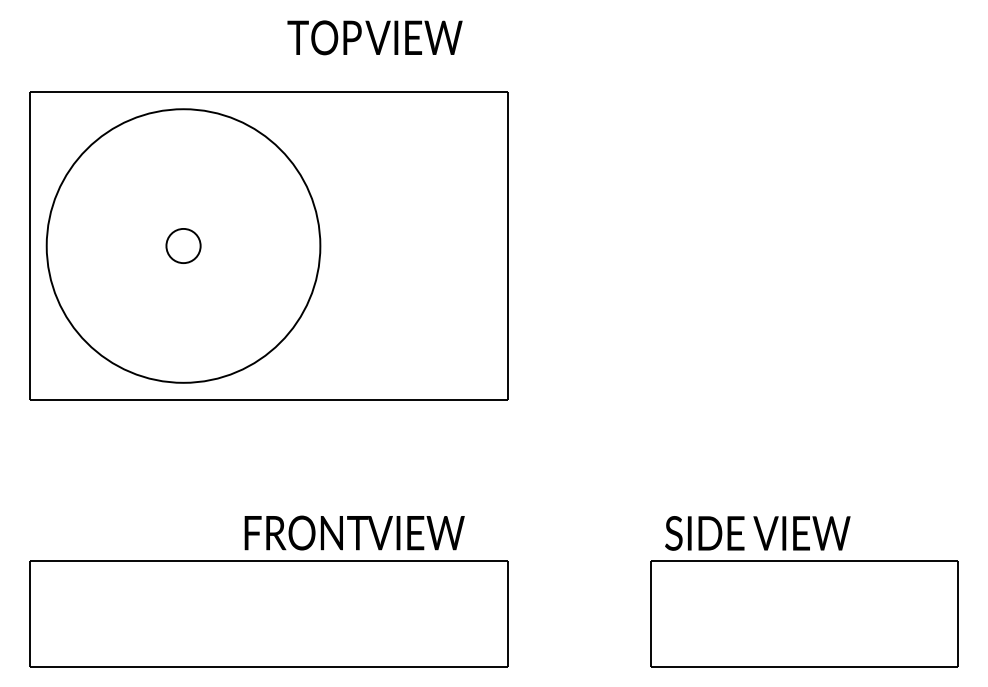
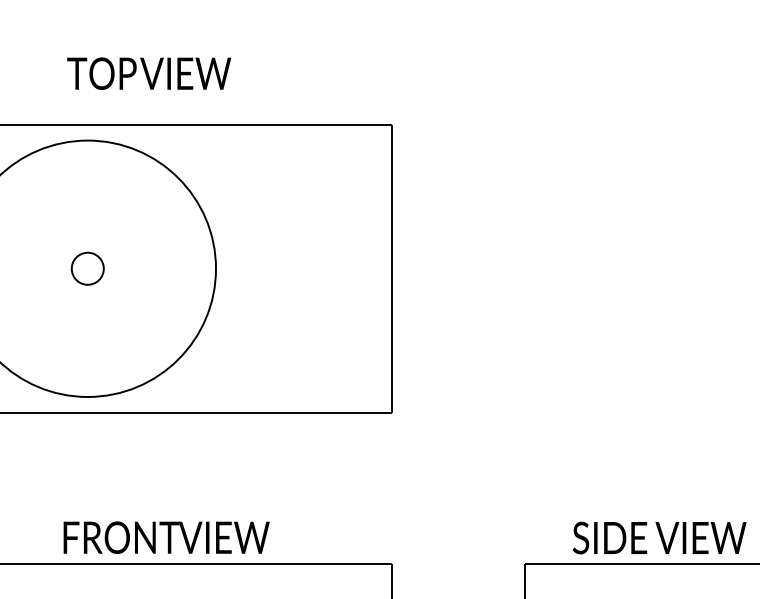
text: (374, 37) -> (148, 73), moved
text: (354, 532) -> (166, 537), moved
text: (757, 533) -> (659, 538), moved

